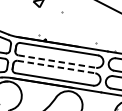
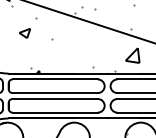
line: (57, 62) -> (55, 93), dashed -> solid
line: (56, 67) -> (55, 99), dashed -> solid

